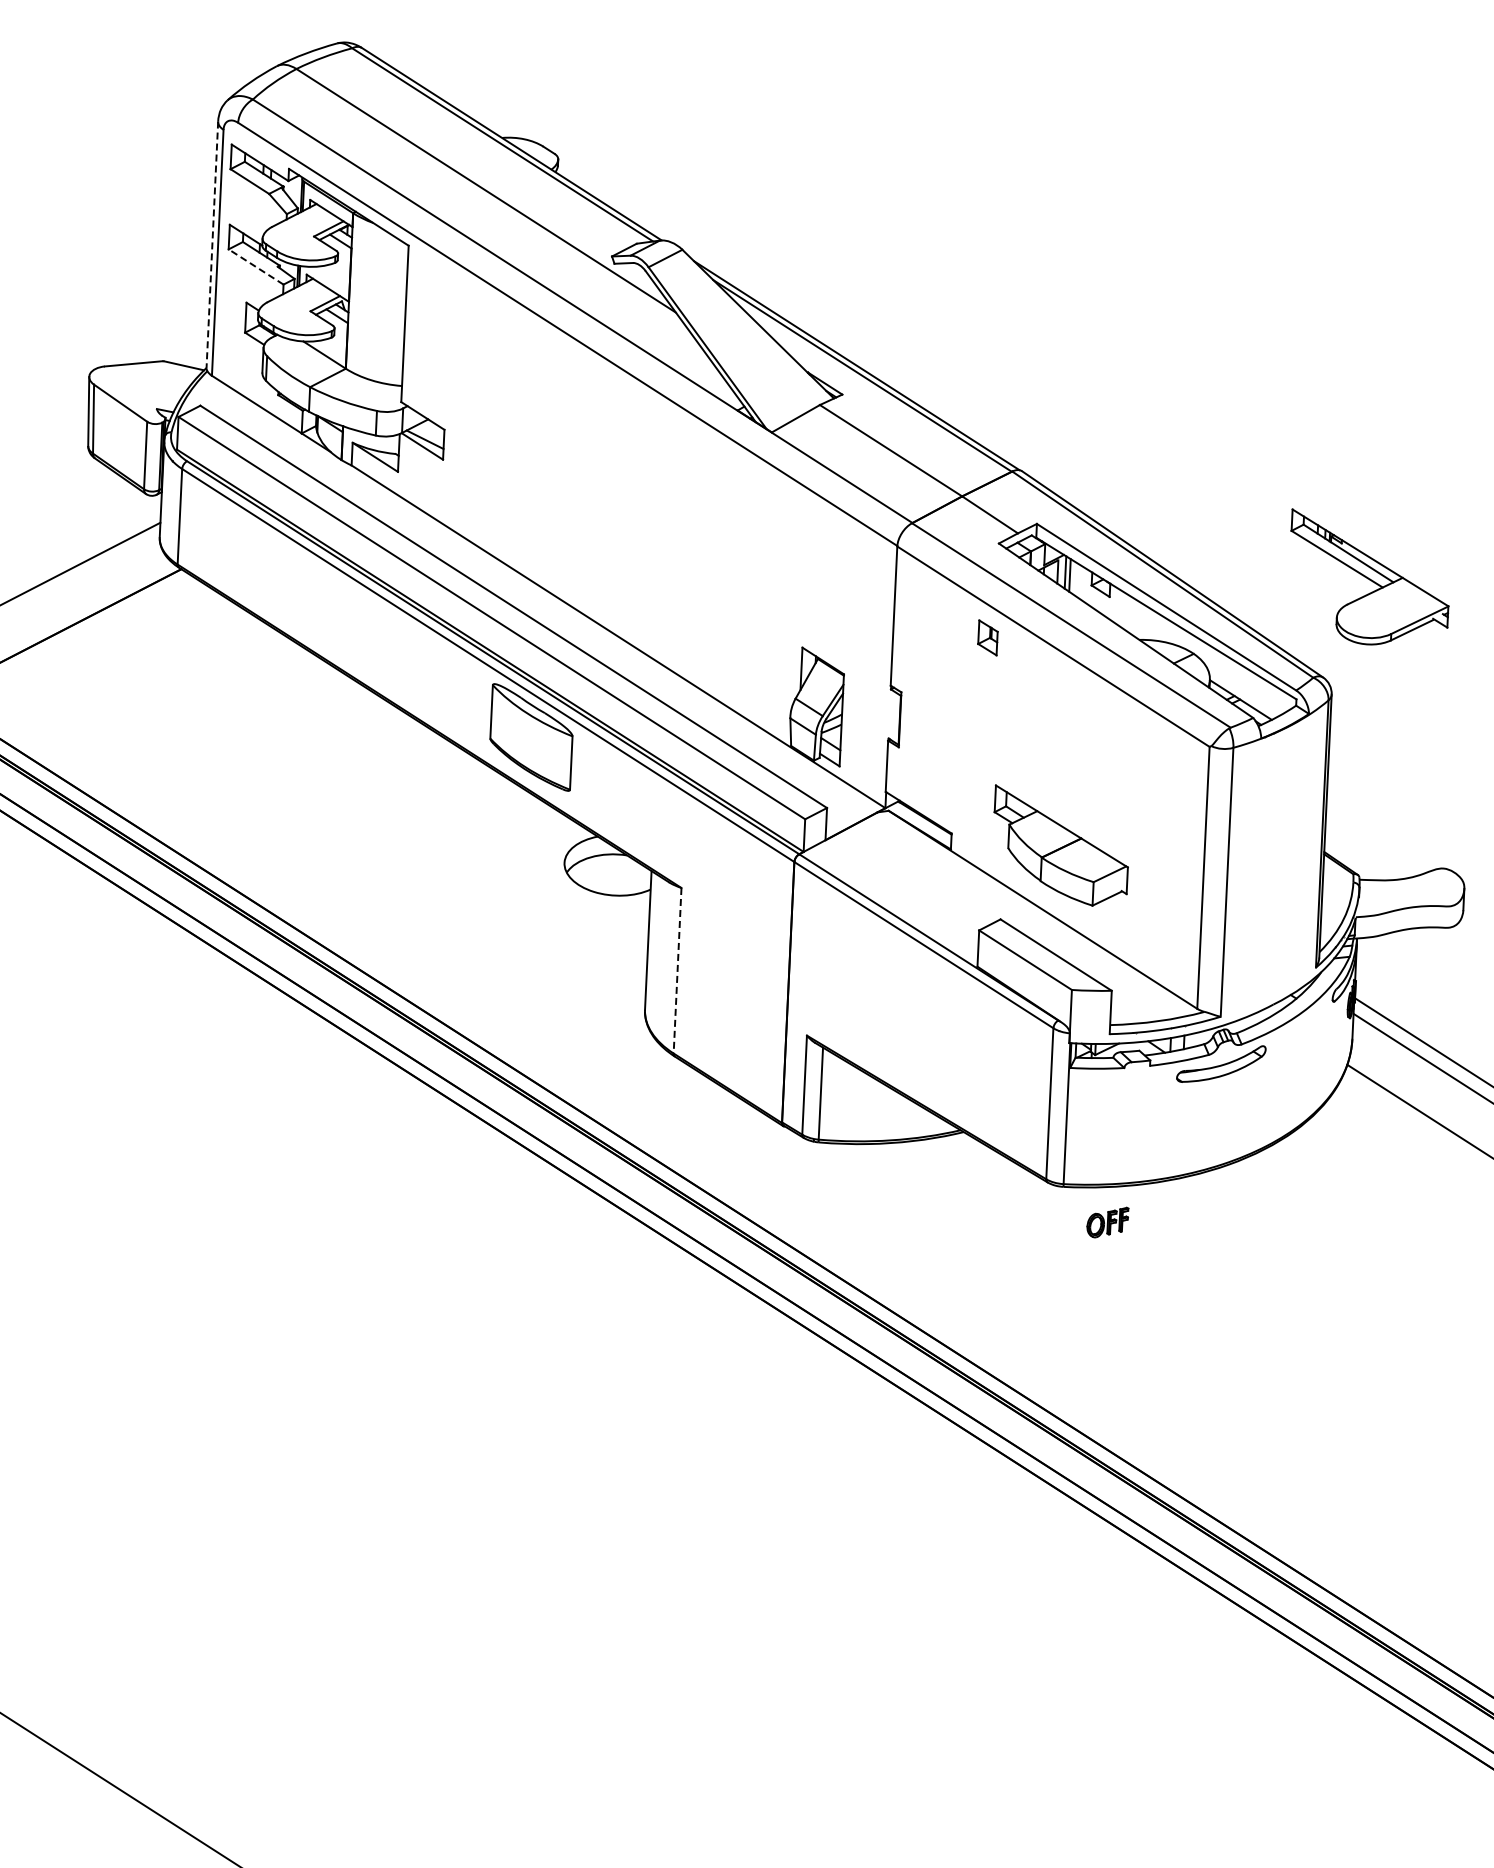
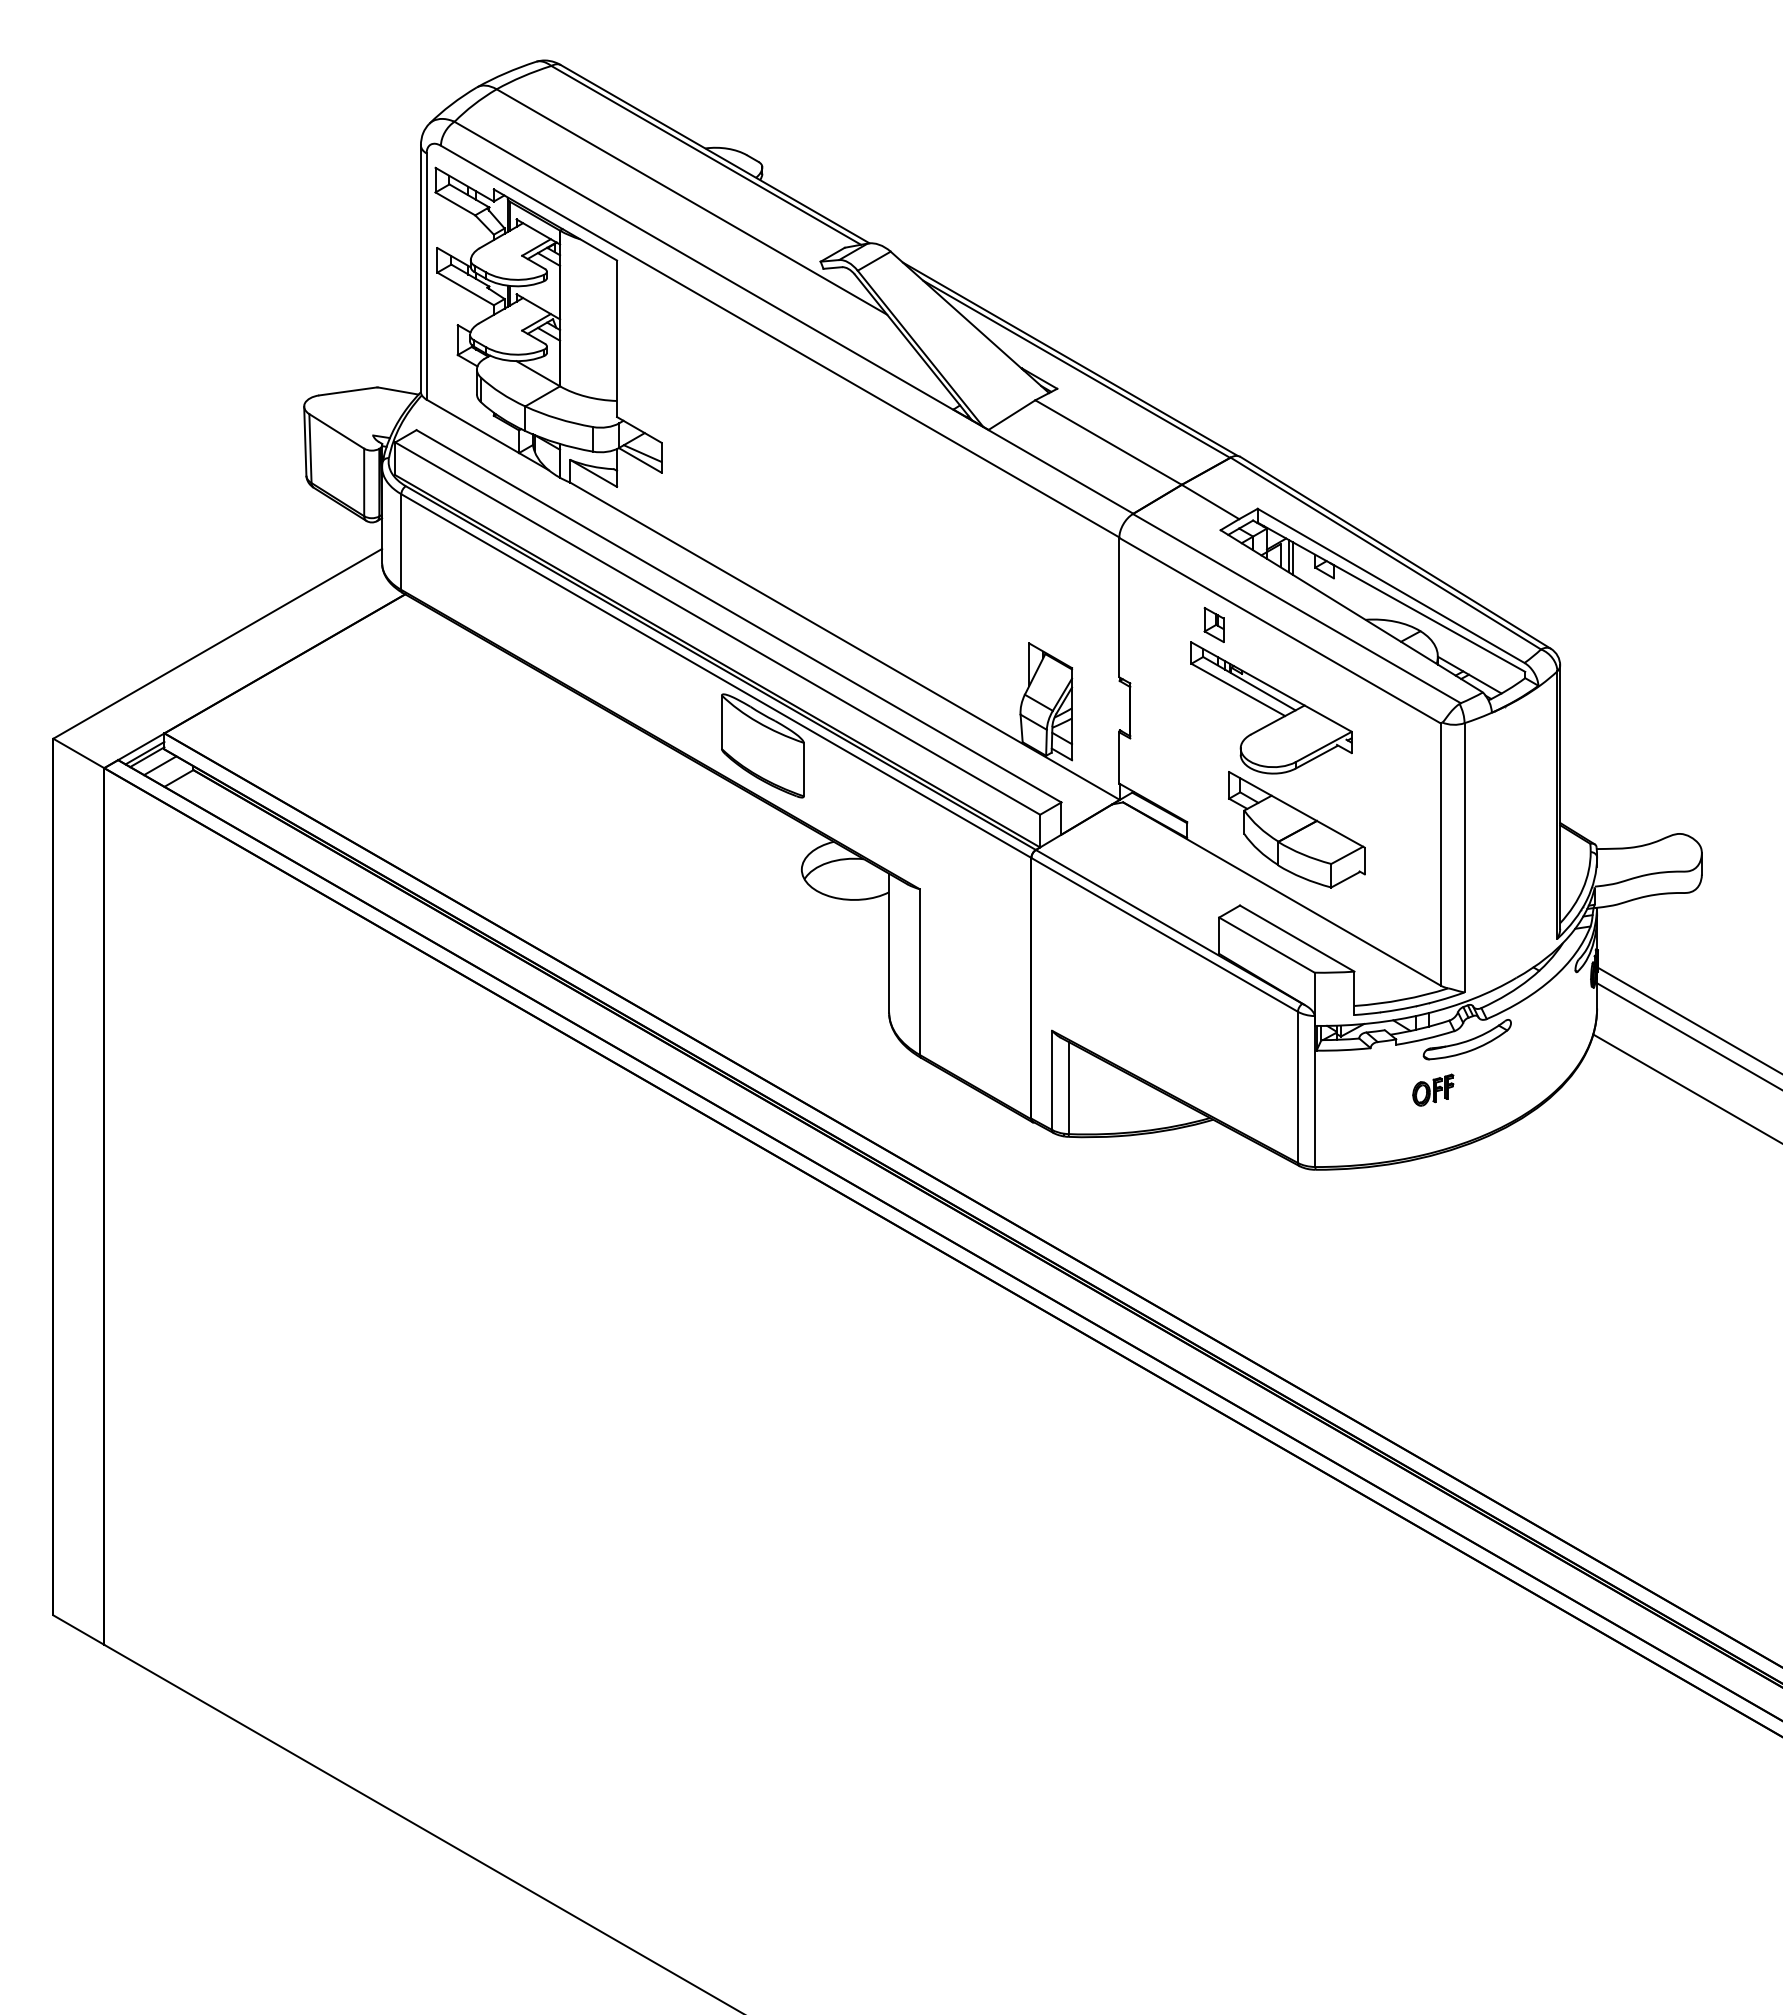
line: (211, 245) -> (420, 269), dashed -> solid
line: (255, 266) -> (465, 288), dashed -> solid
part: (1369, 578) -> (1271, 707), moved
line: (677, 971) -> (919, 972), dashed -> solid
part: (1107, 1221) -> (1433, 1089), moved

